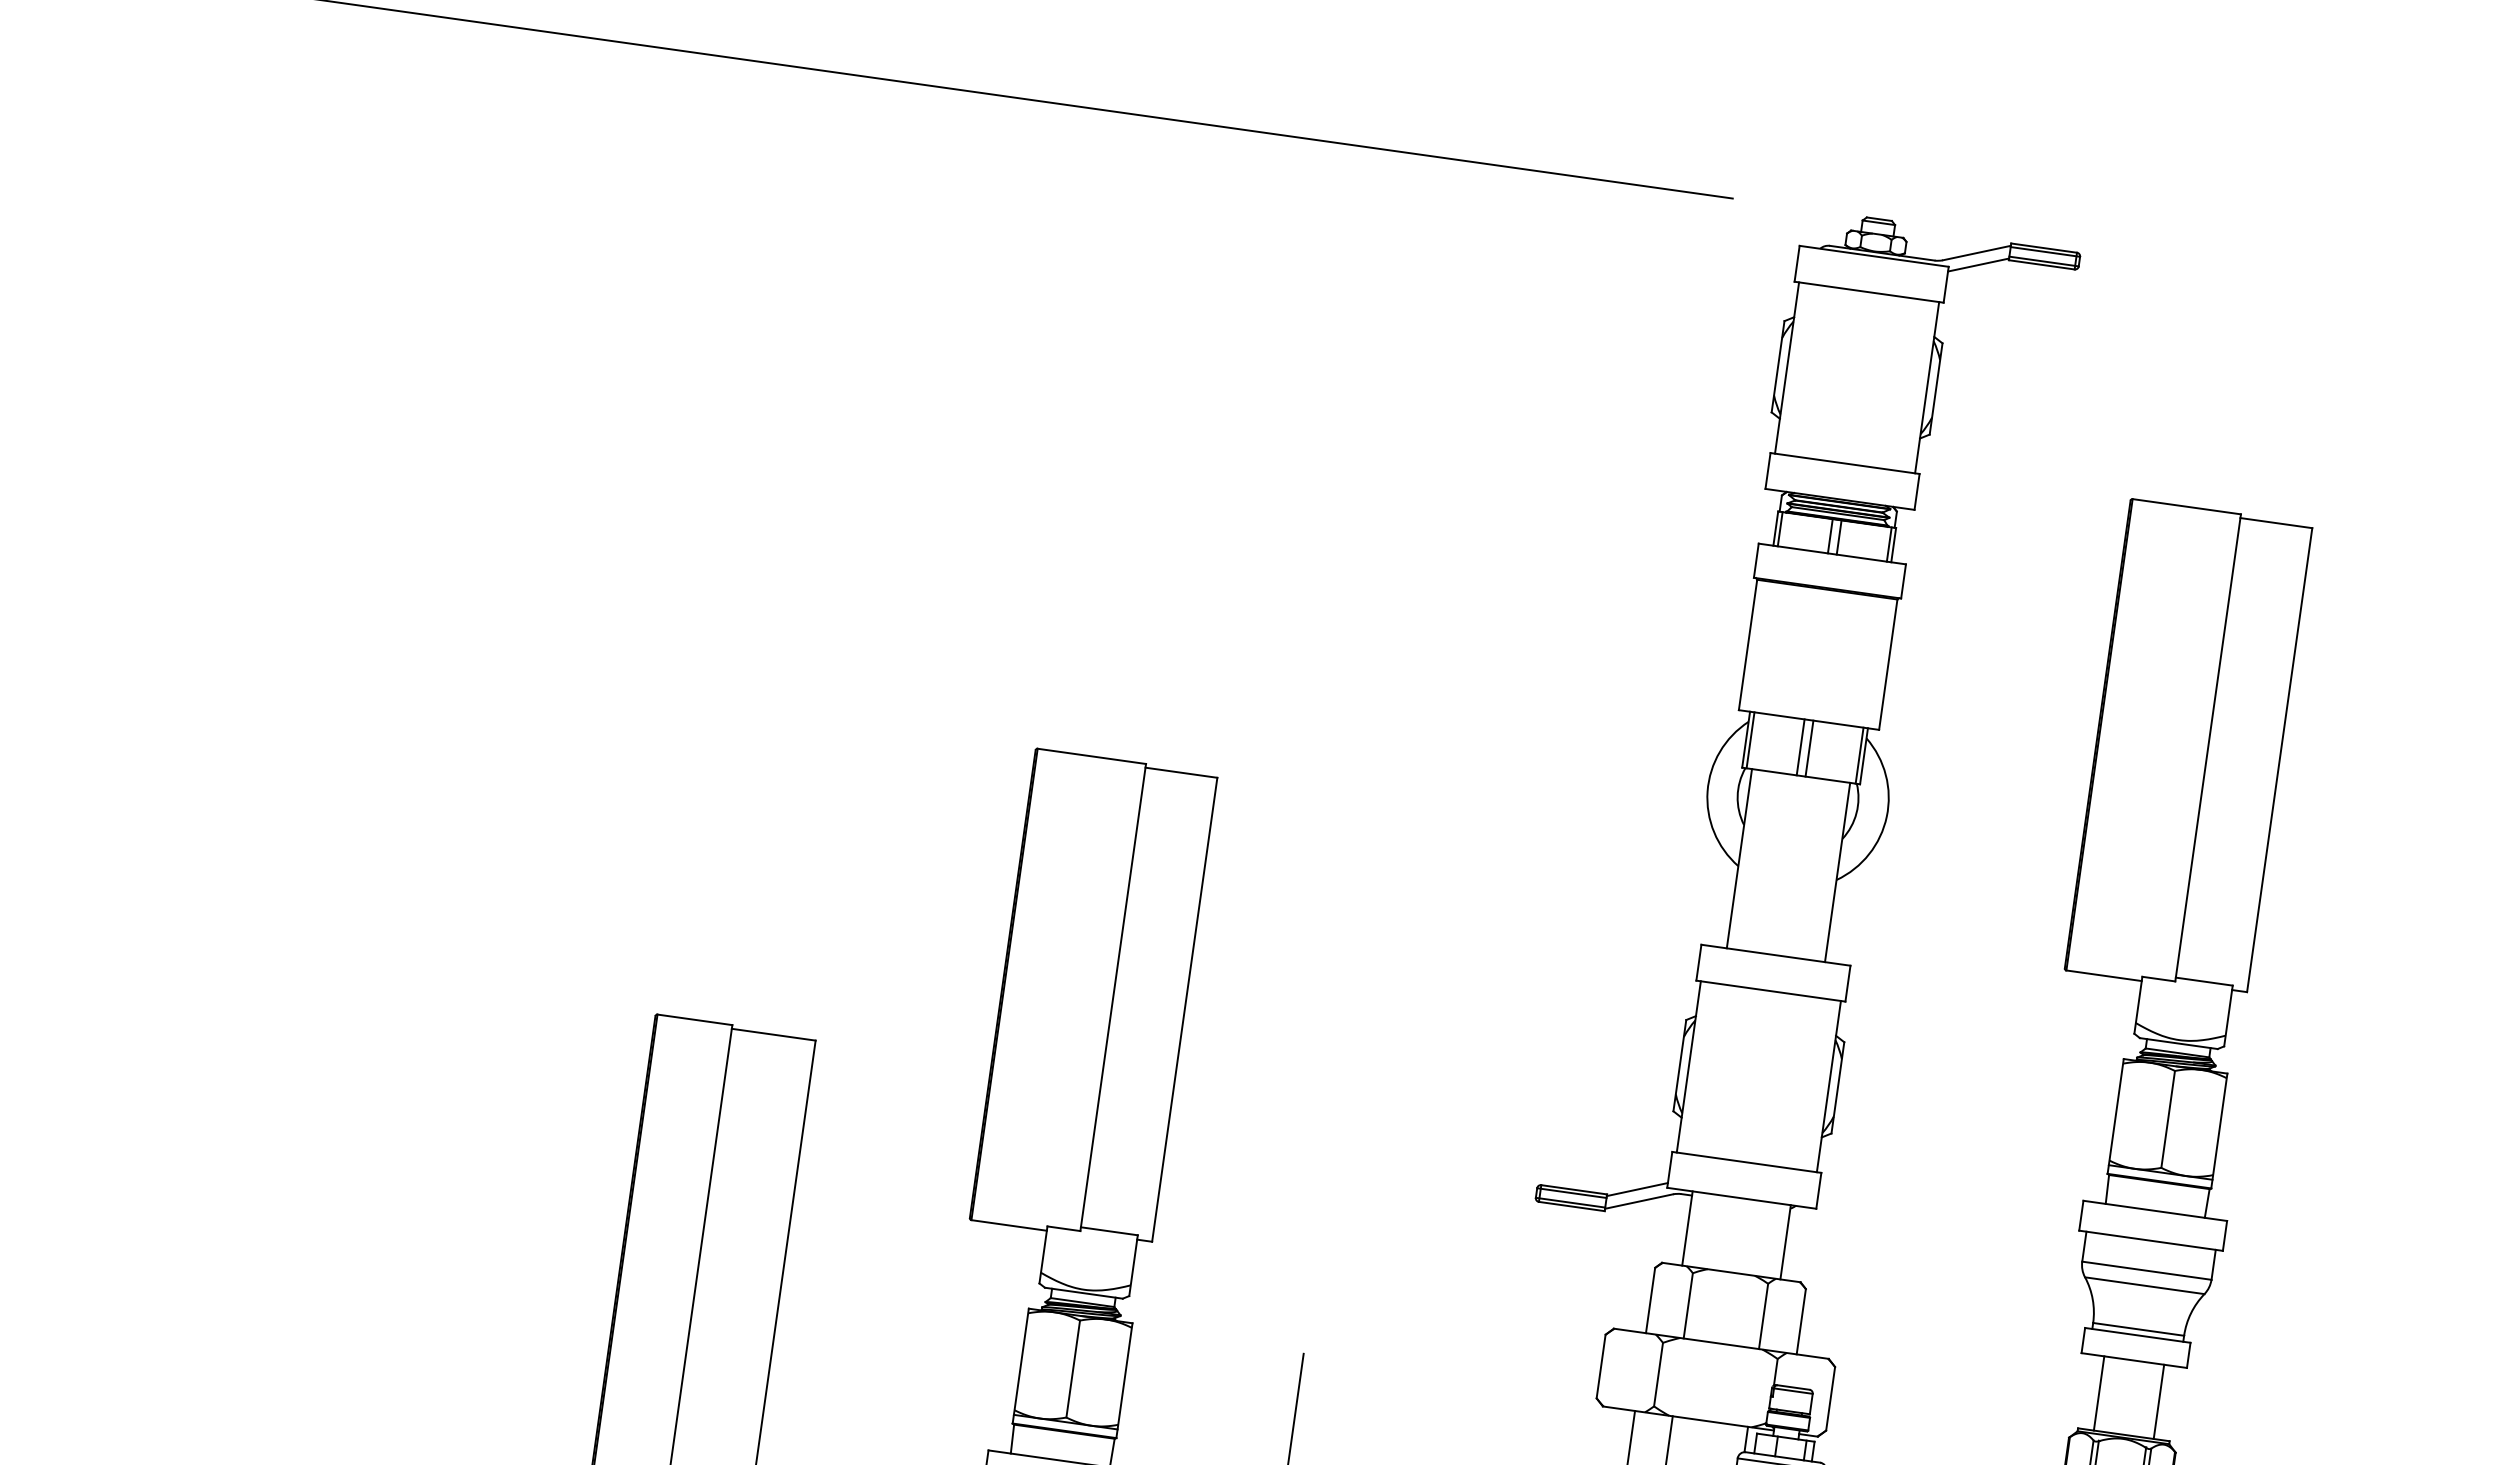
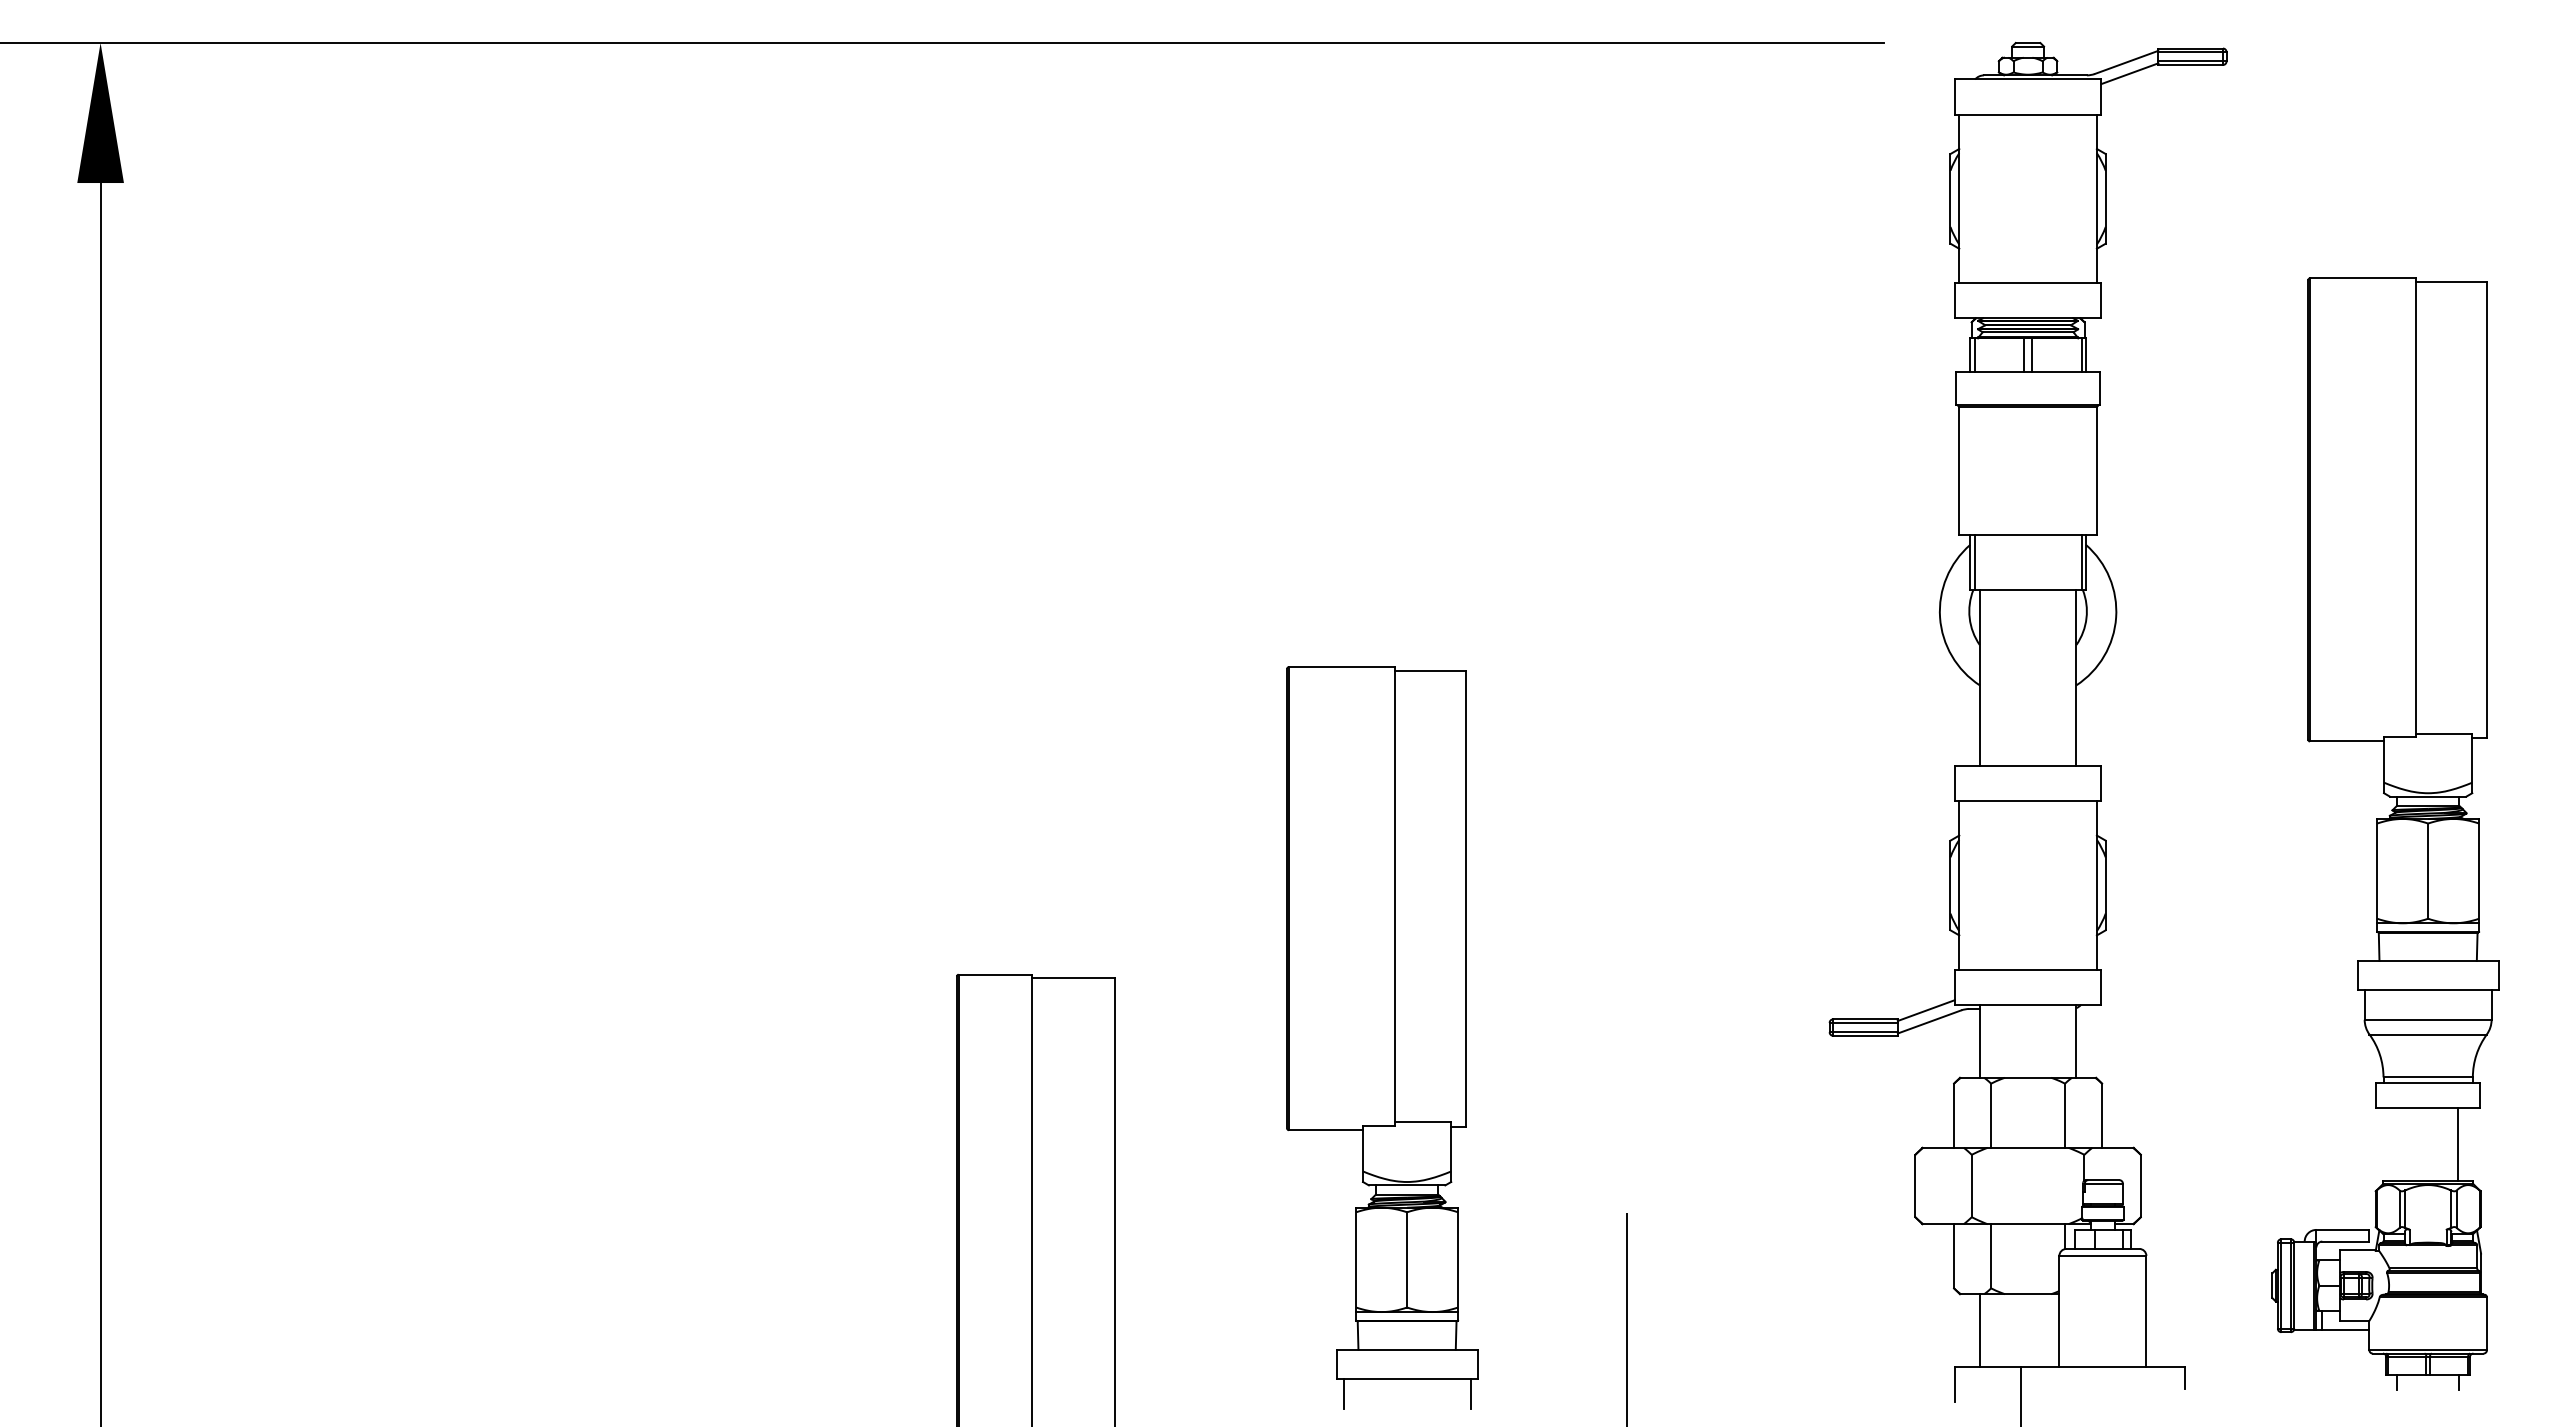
line: (1800, 747) -> (2023, 562), removed
line: (1809, 748) -> (2032, 562), removed
line: (2098, 1393) -> (2398, 1144), removed

